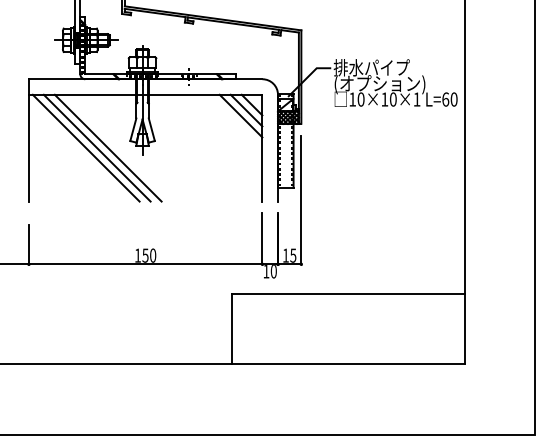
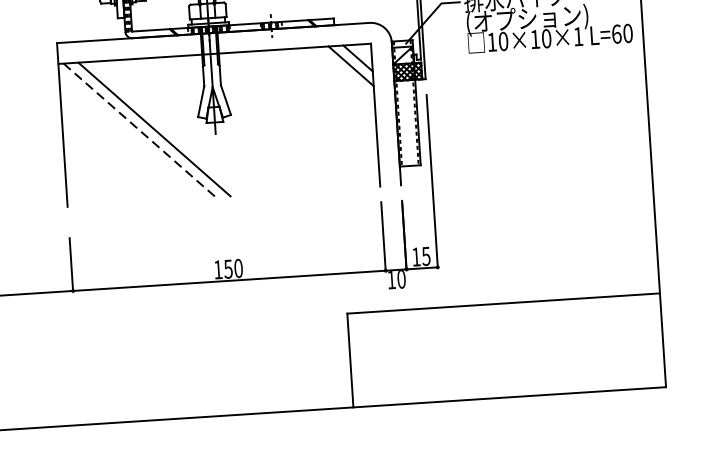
line: (240, 115) -> (343, 73), removed
line: (107, 147) -> (168, 127), removed
line: (86, 148) -> (140, 130), solid -> dashed

